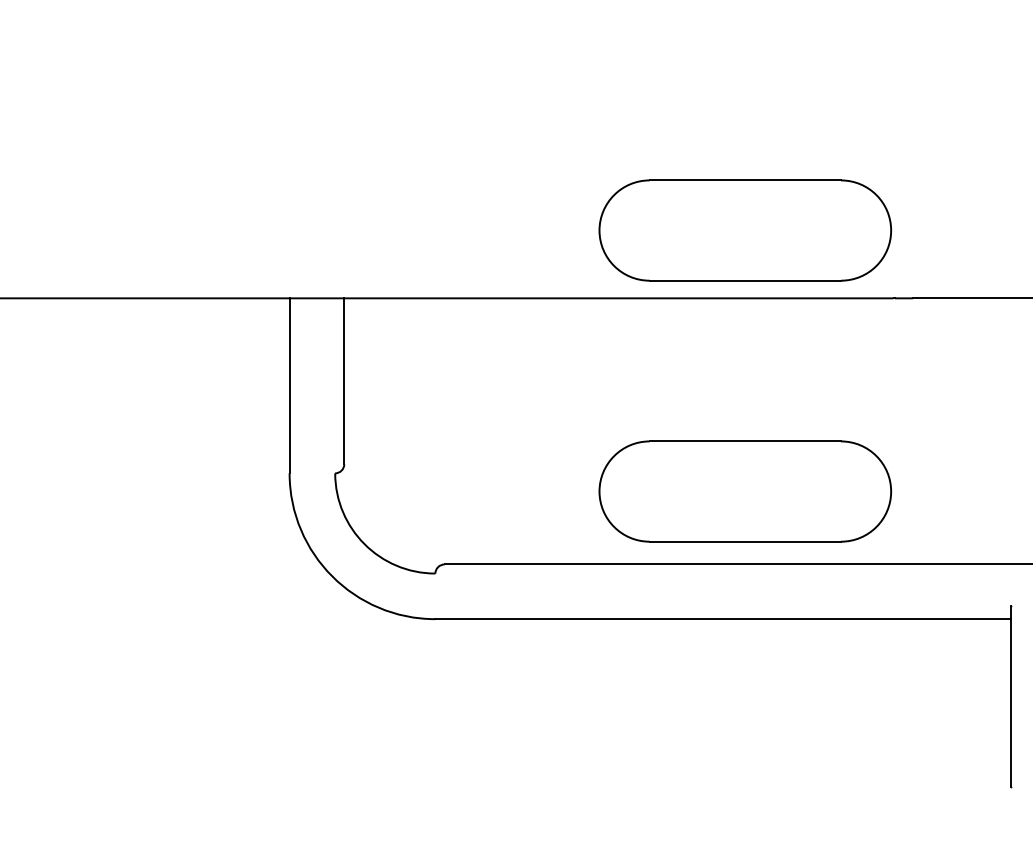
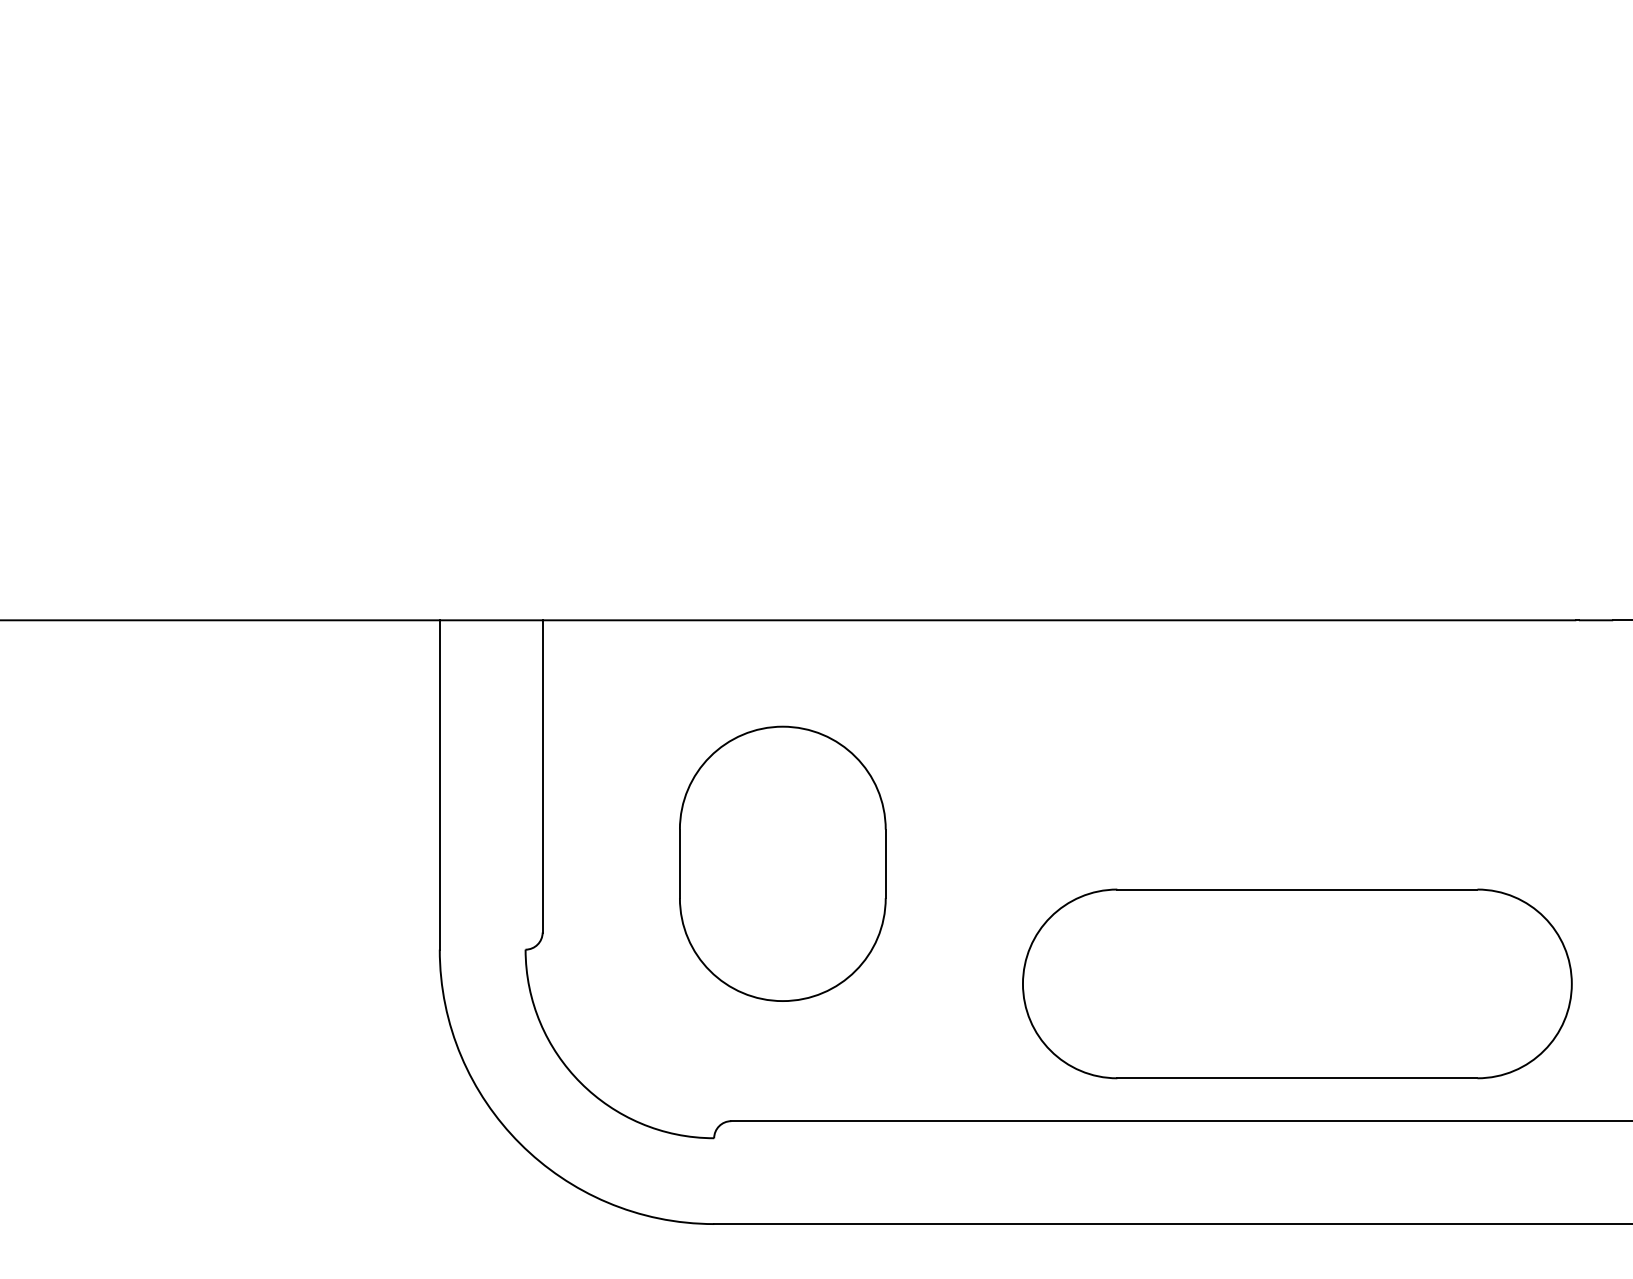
part: (745, 230) -> (1297, 492), removed
part: (471, 427) -> (782, 863), added

